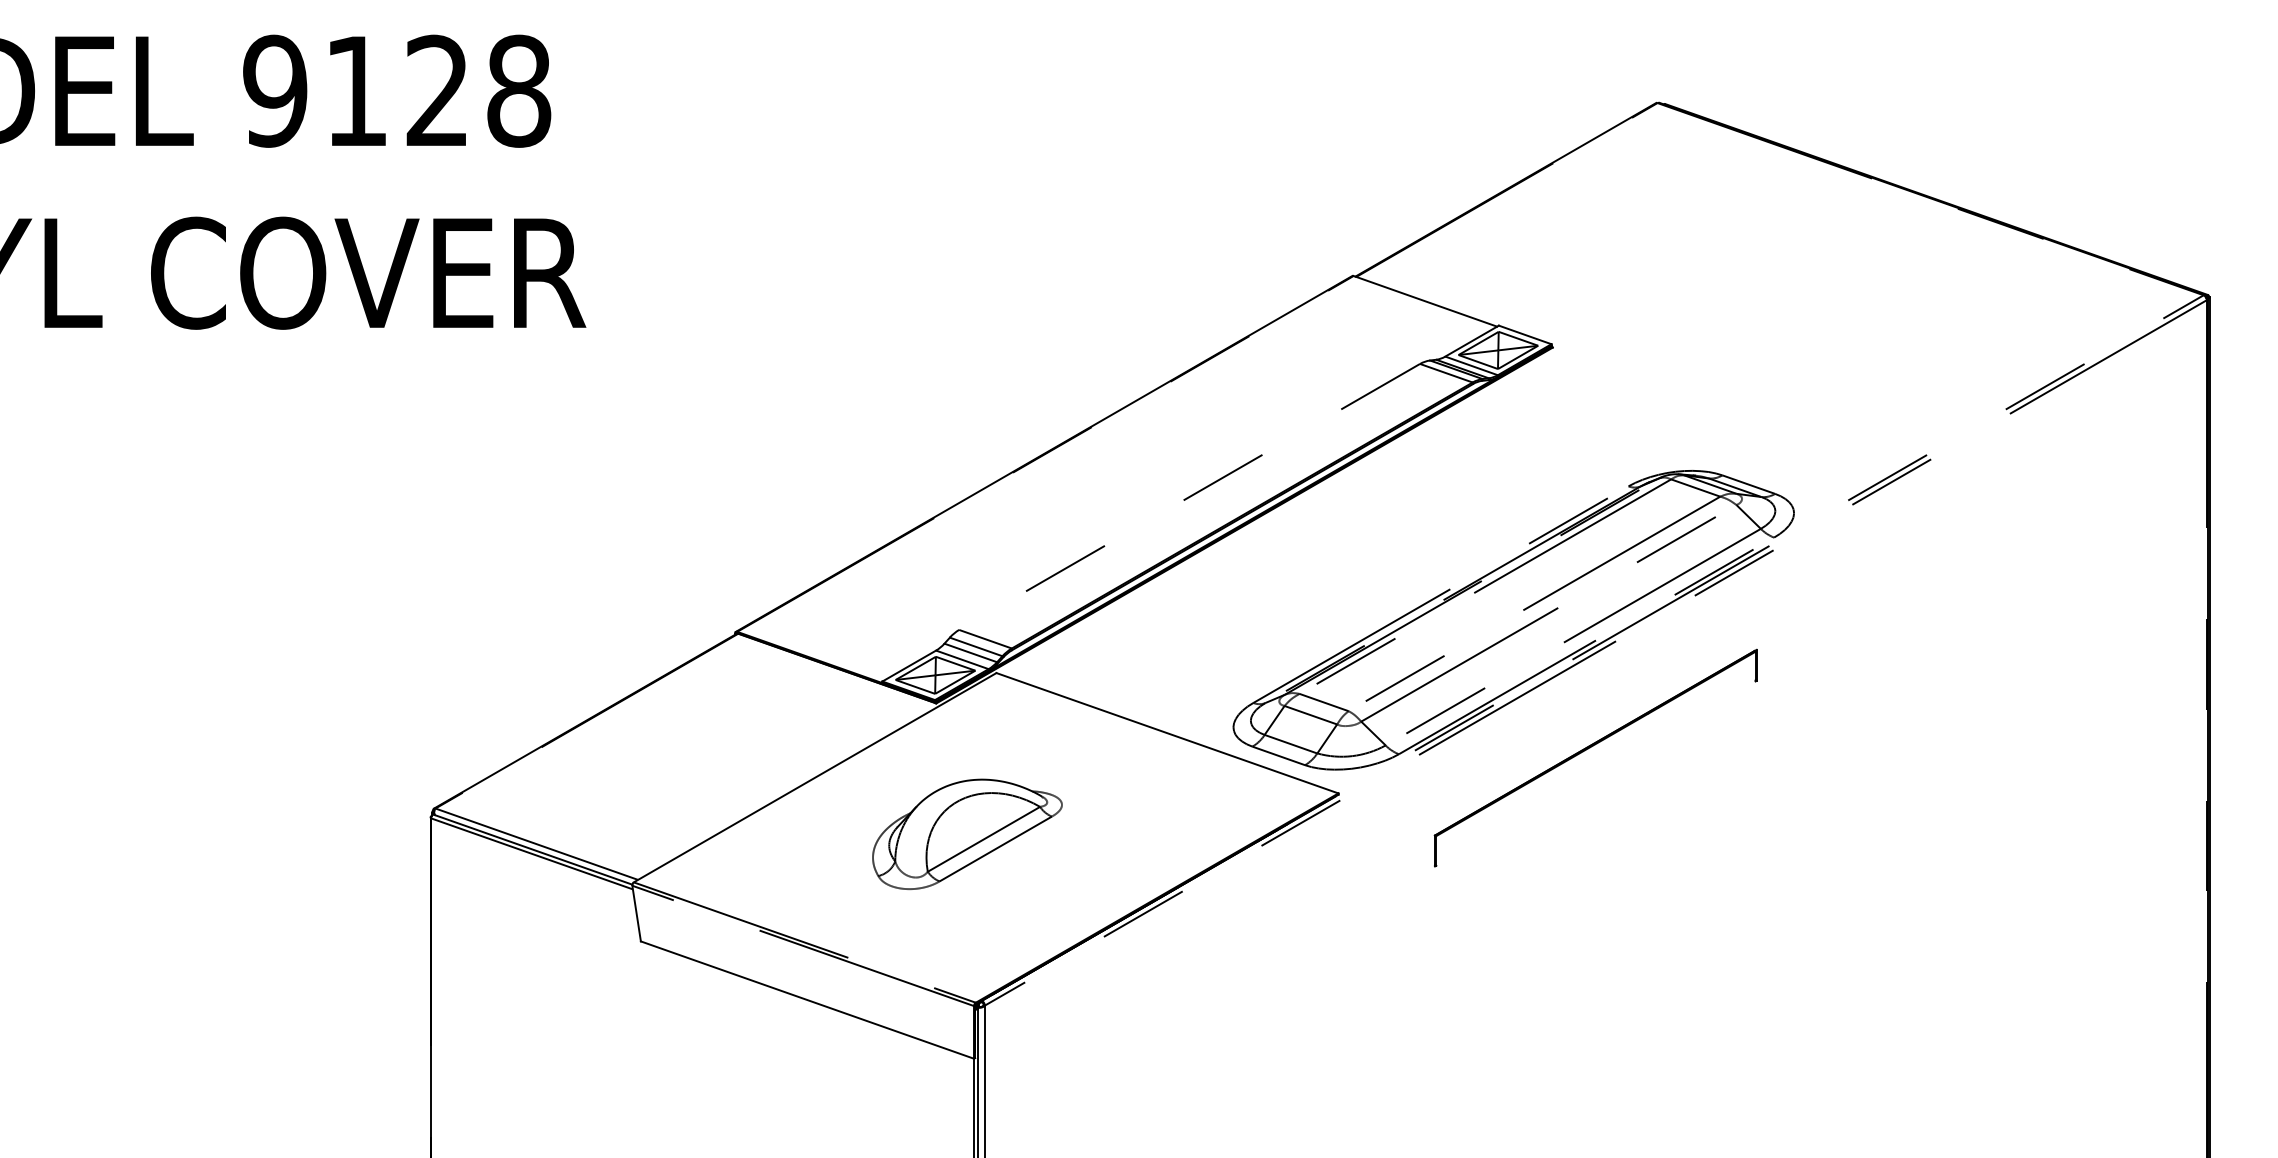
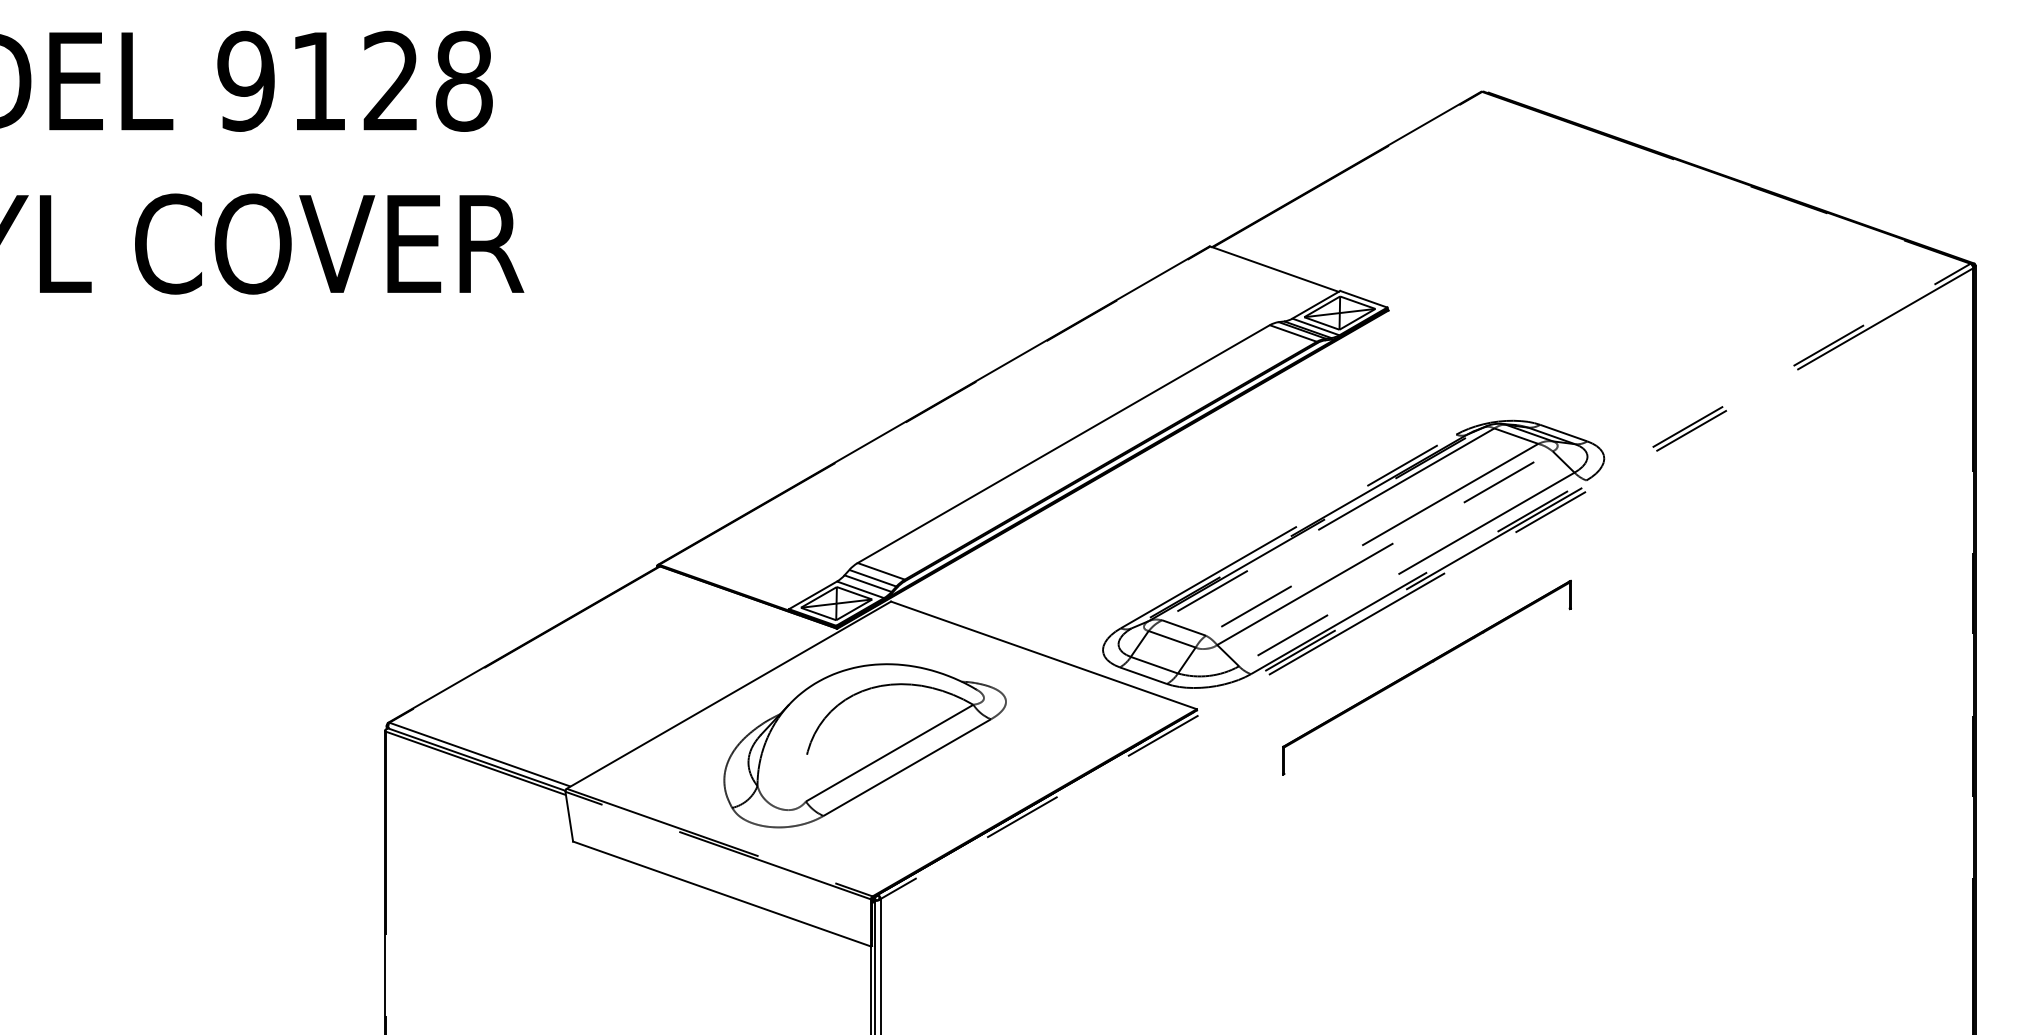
line: (1189, 497) -> (1063, 444), dashed -> solid
part: (967, 834) -> (865, 745), size x1.67

